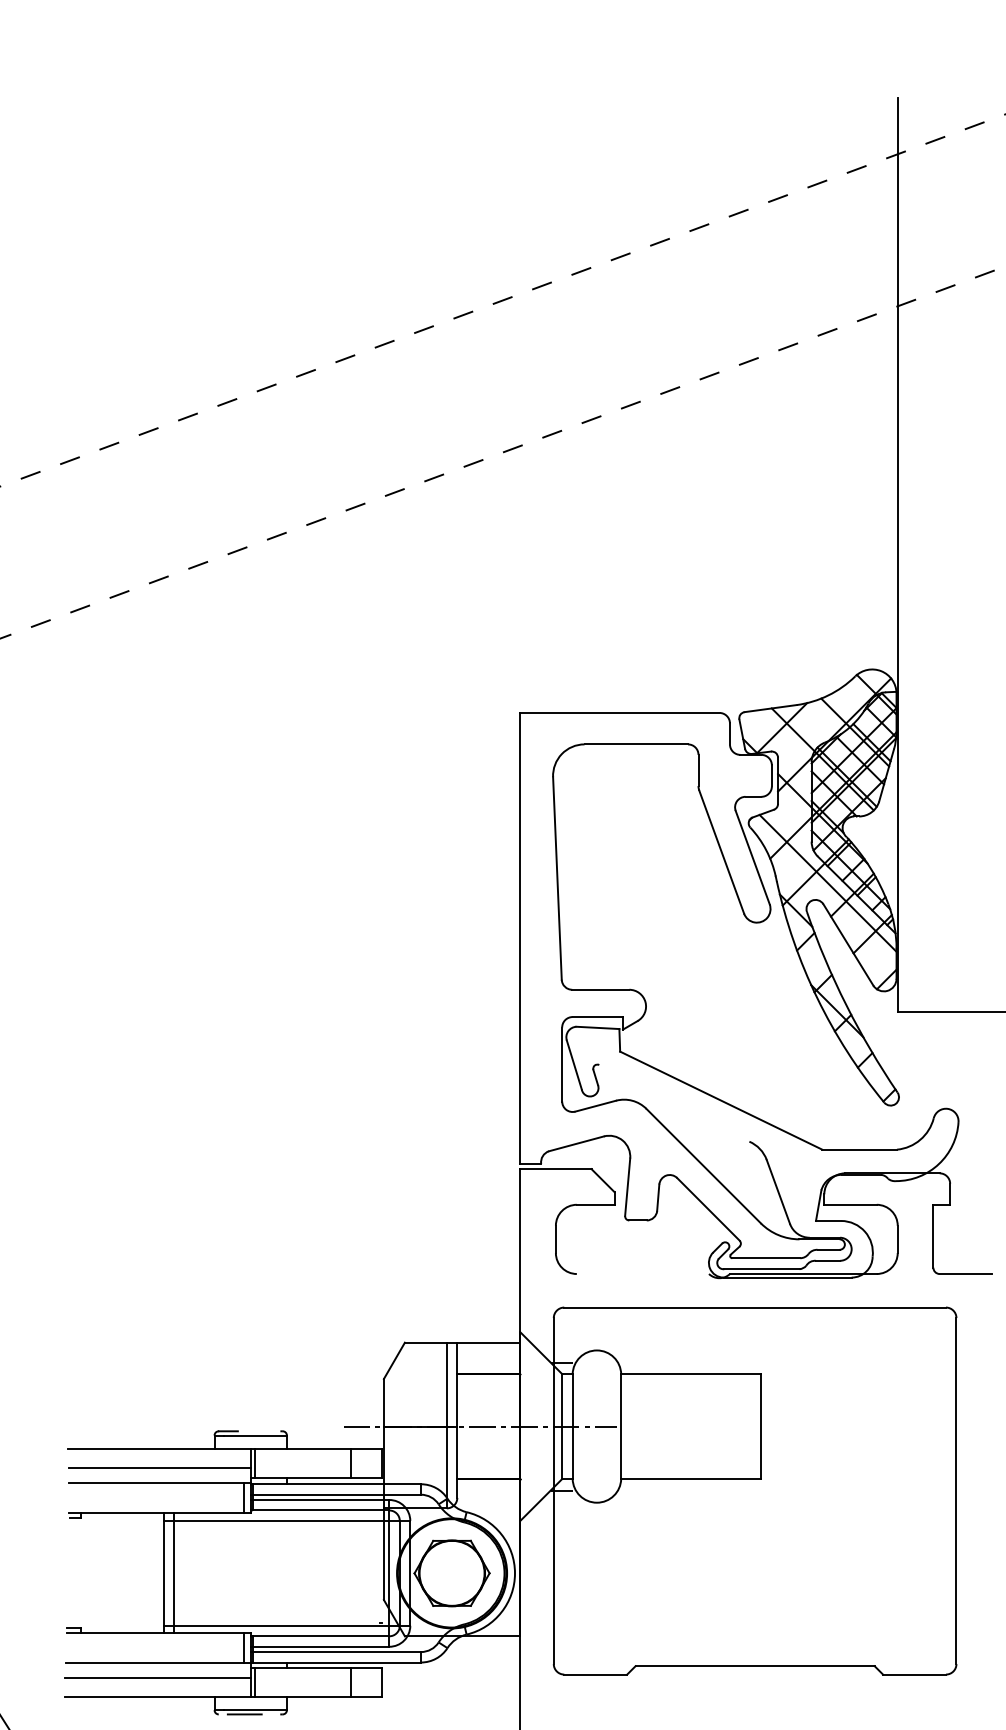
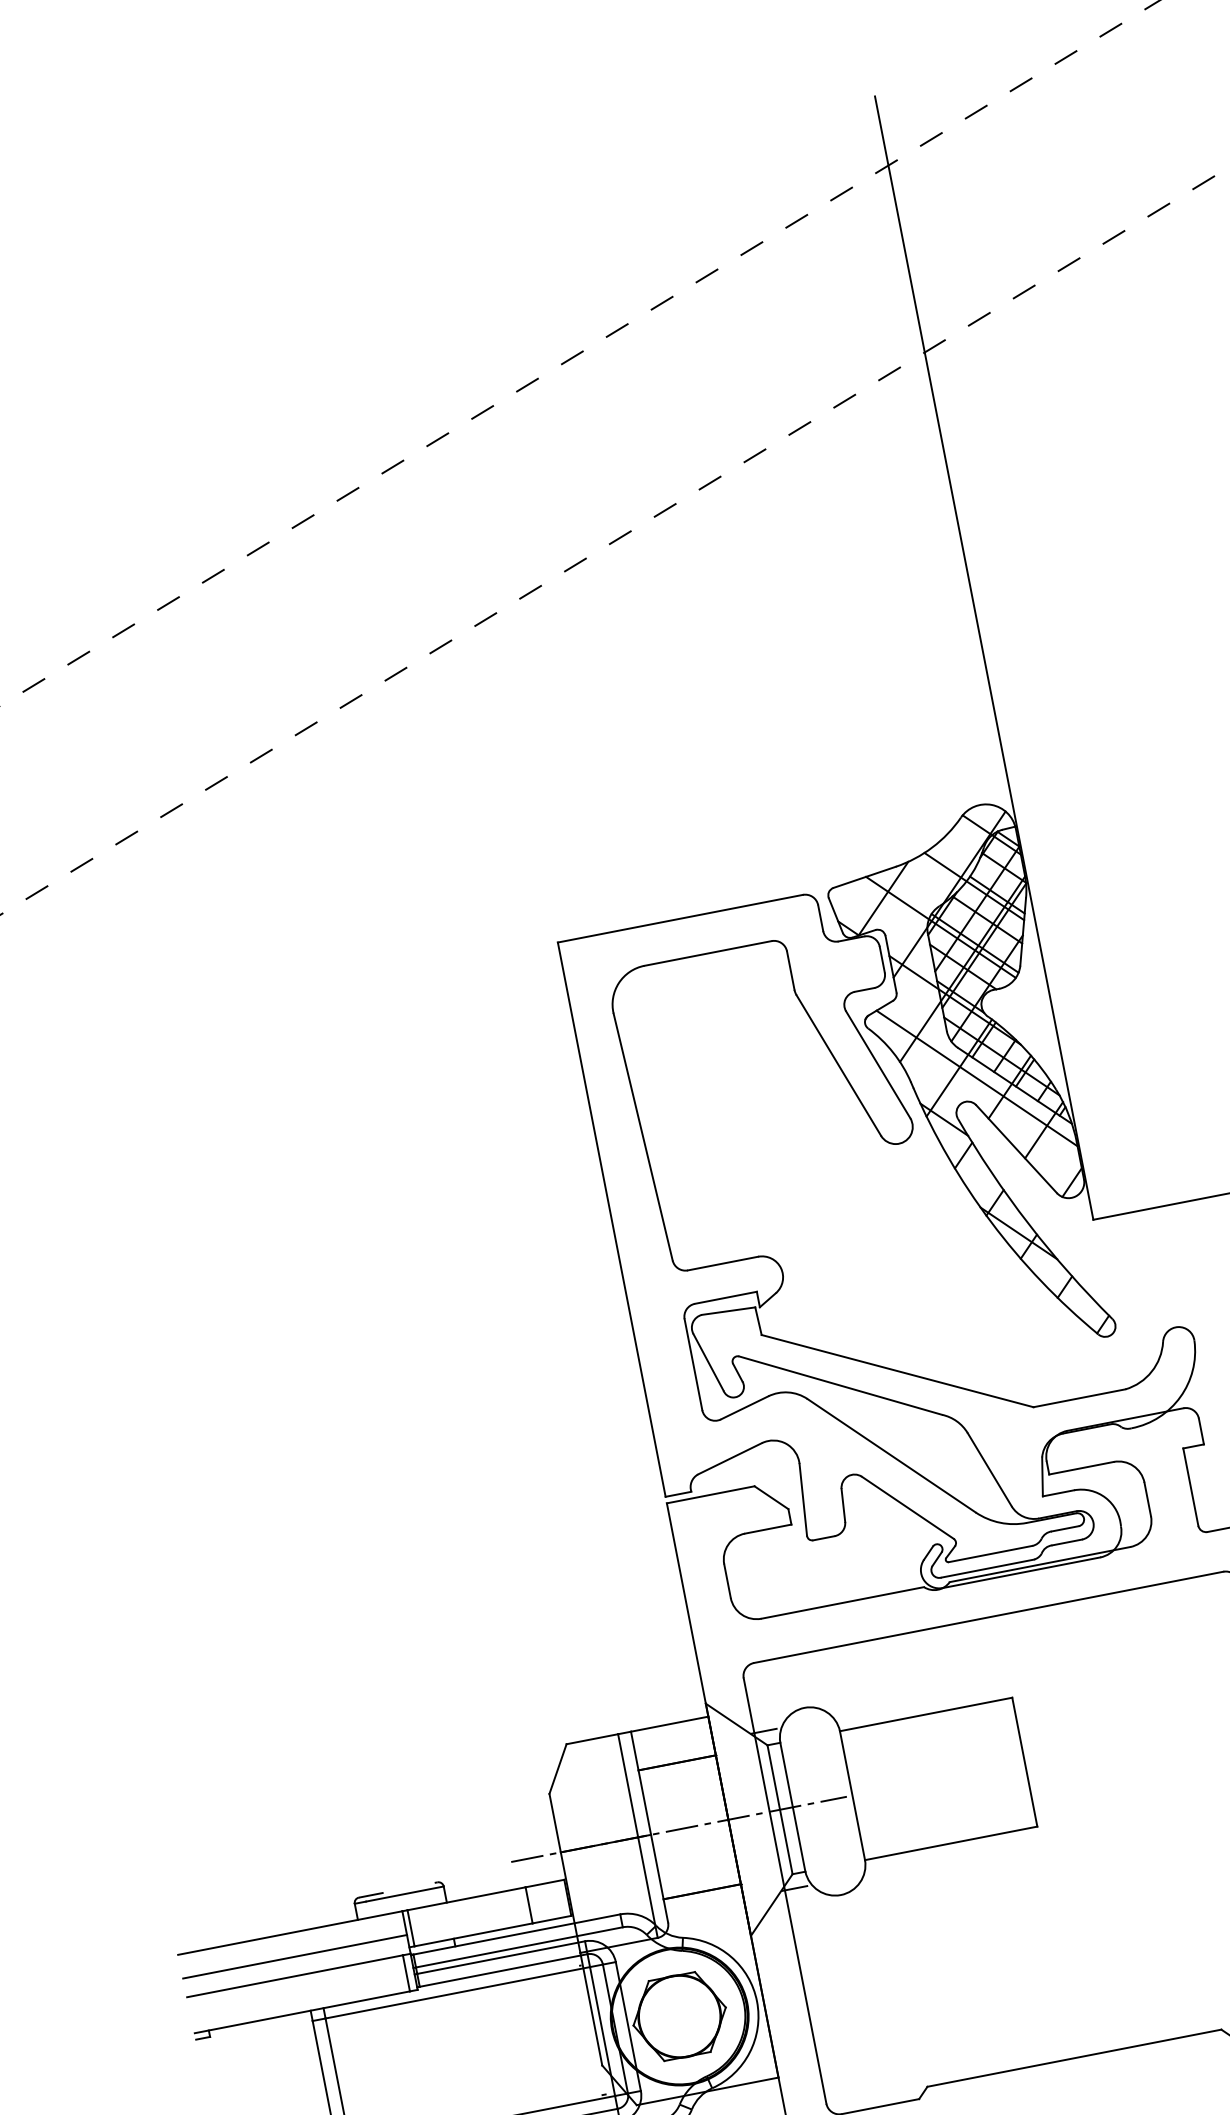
line: (674, 1103) -> (840, 1385), added
line: (642, 1274) -> (842, 1603), added

